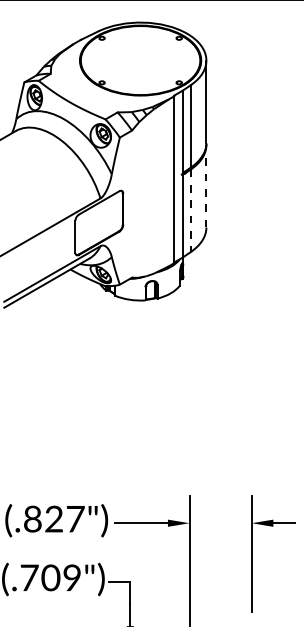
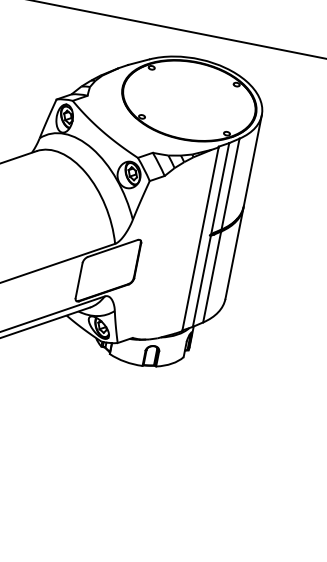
line: (206, 185) -> (234, 252), dashed -> solid
line: (191, 211) -> (212, 278), dashed -> solid

